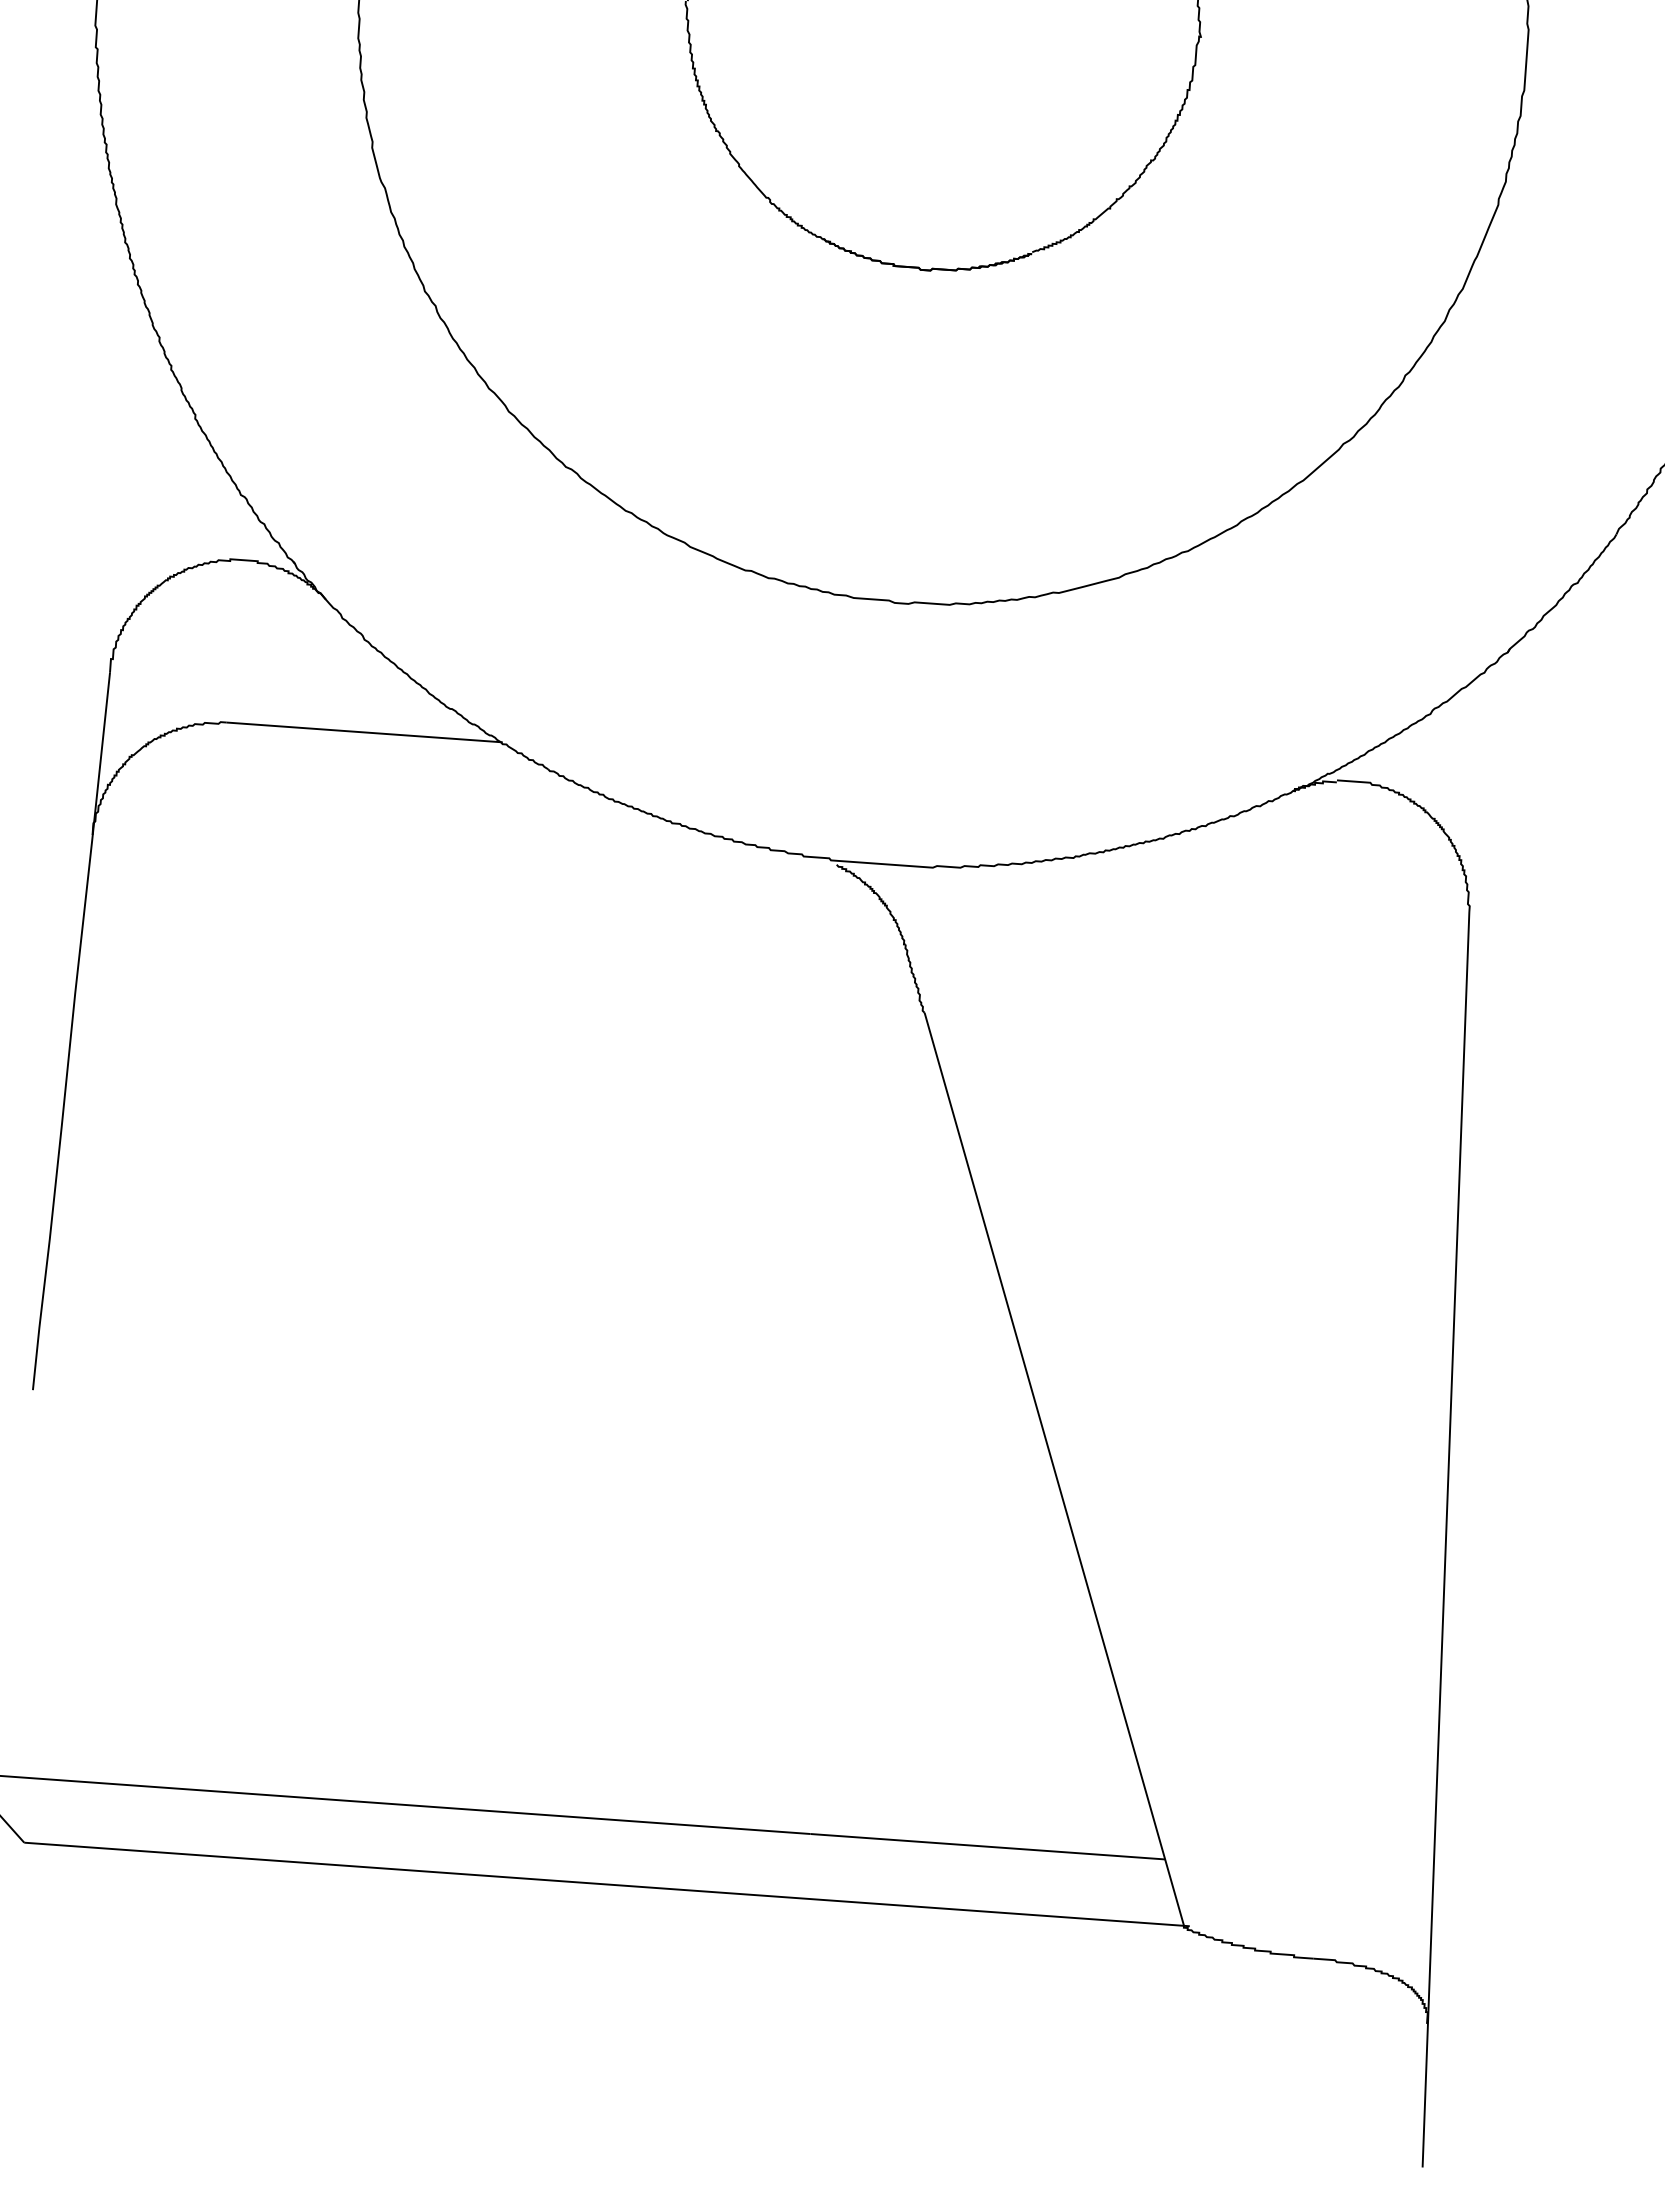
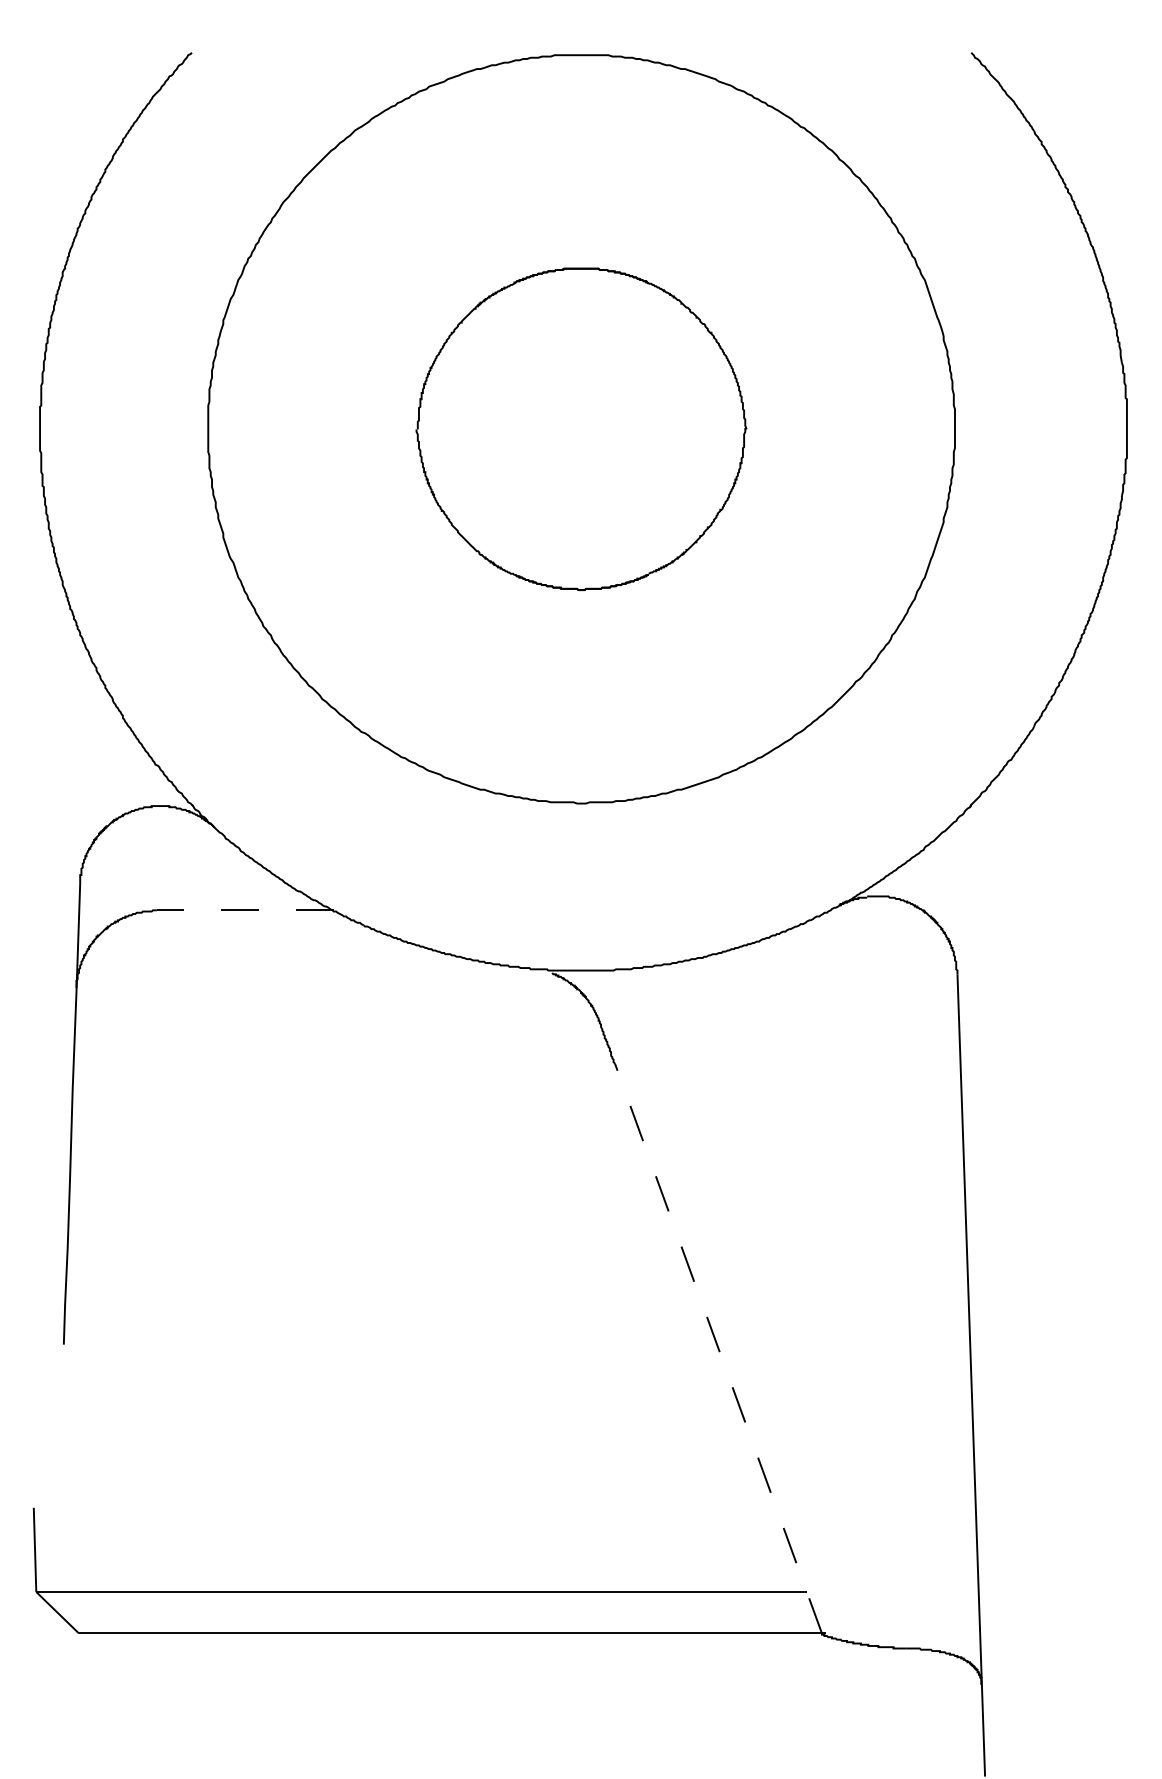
line: (363, 732) -> (244, 910), solid -> dashed
line: (1054, 1467) -> (718, 1347), solid -> dashed

